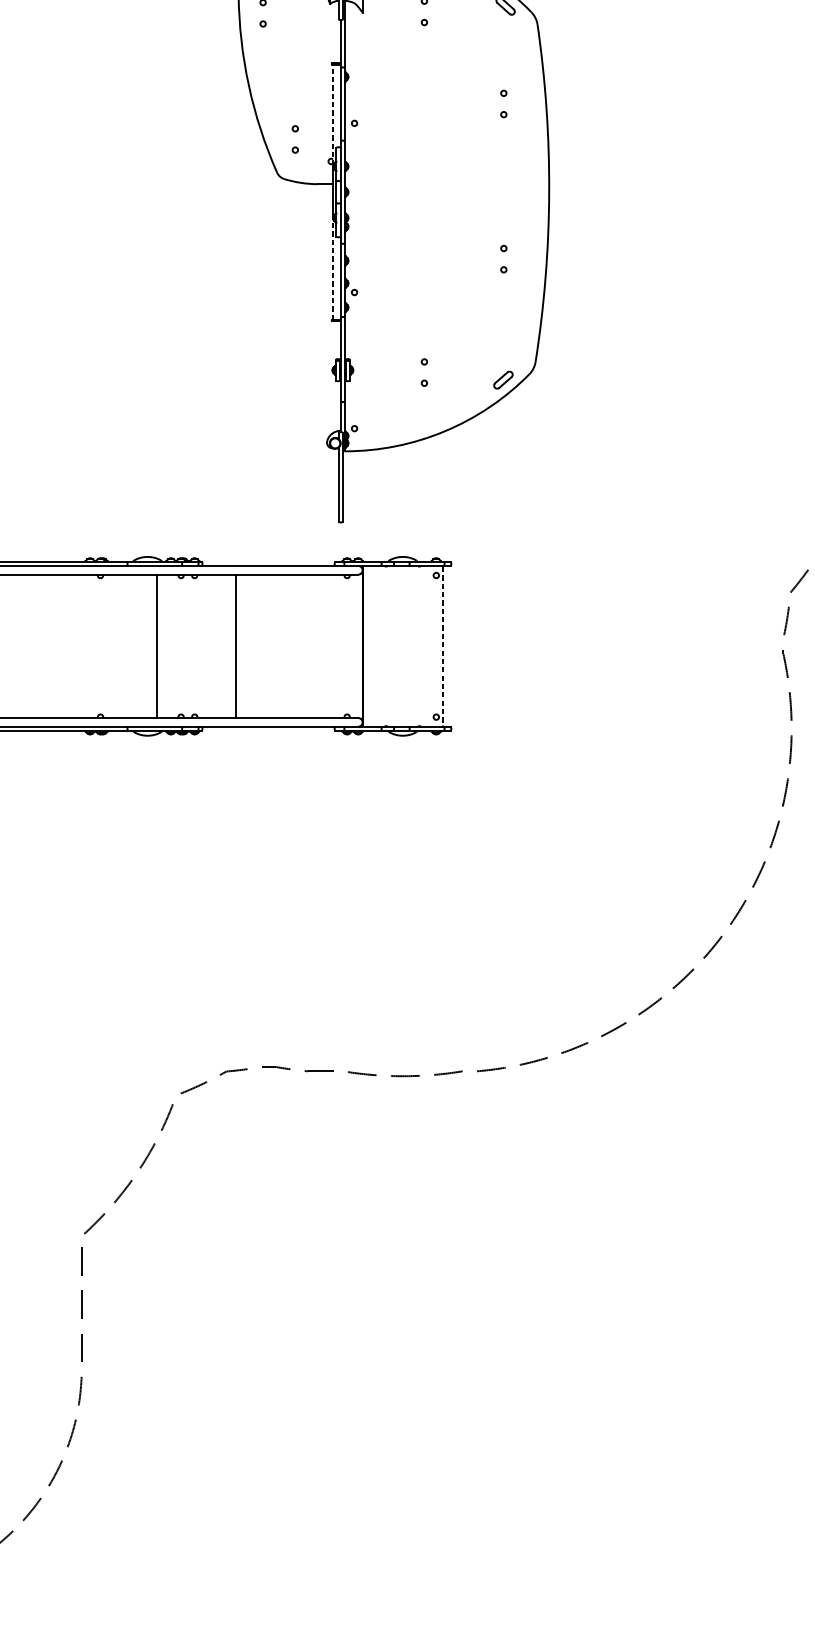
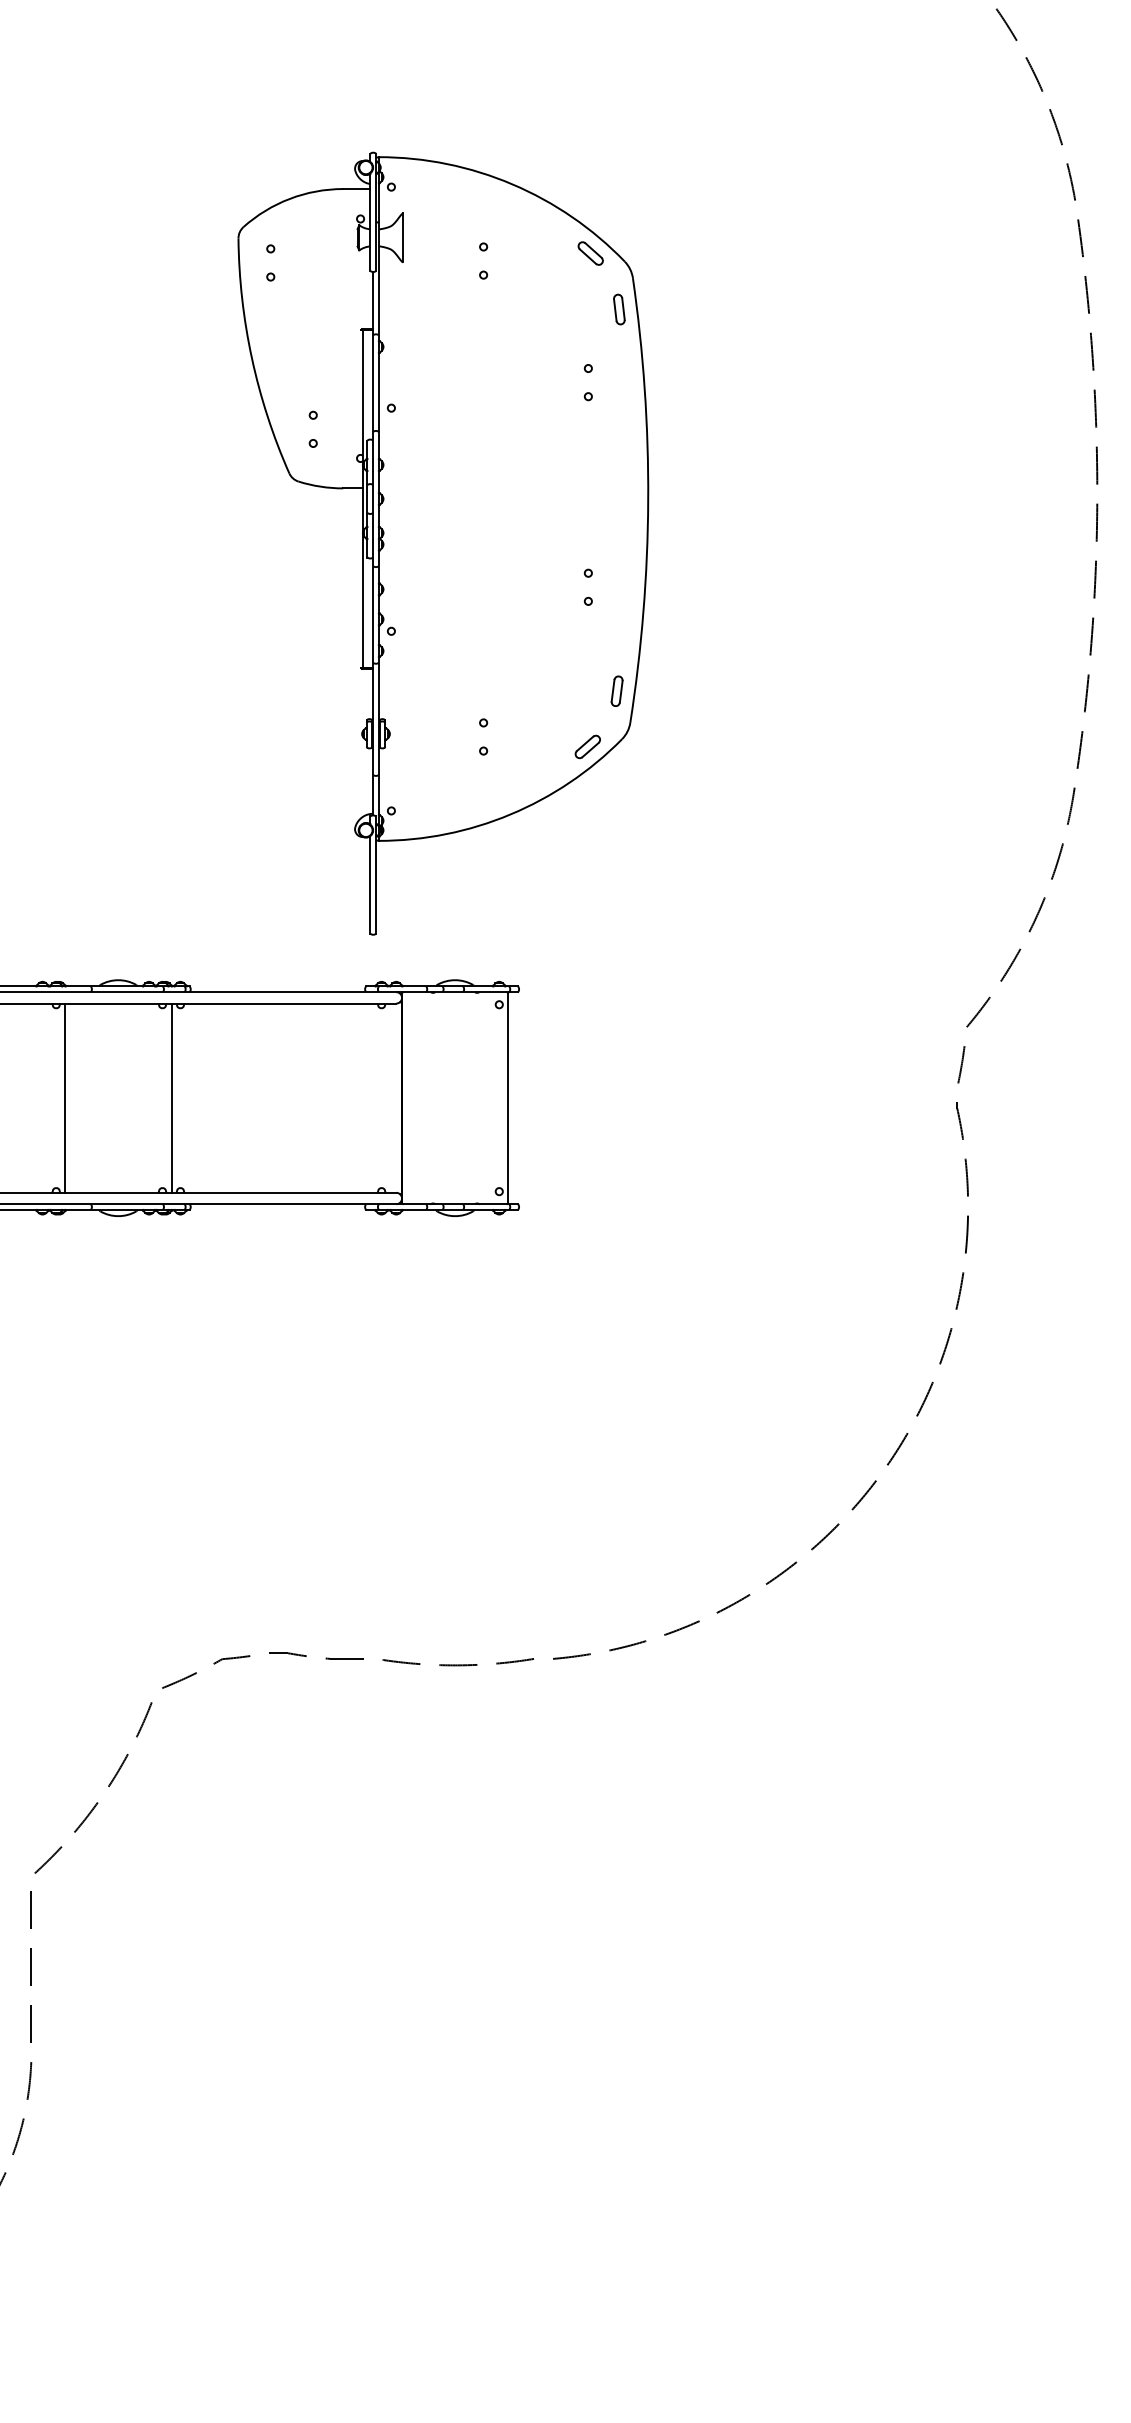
part: (527, 48) -> (619, 309), added
line: (332, 115) -> (362, 397), dashed -> solid
line: (332, 269) -> (362, 600), dashed -> solid
part: (525, 337) -> (616, 690), added
line: (157, 645) -> (65, 1097), moved
line: (236, 645) -> (171, 1097), moved
line: (443, 646) -> (508, 1098), dashed -> solid

